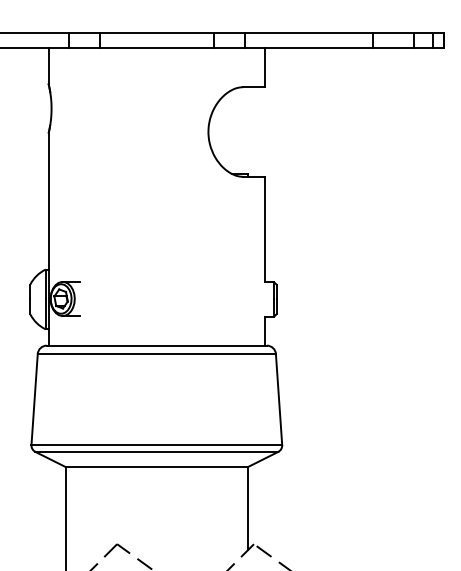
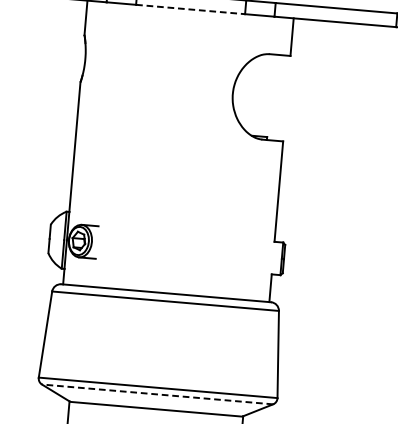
line: (157, 47) -> (191, 9), solid -> dashed
line: (156, 451) -> (157, 394), solid -> dashed

